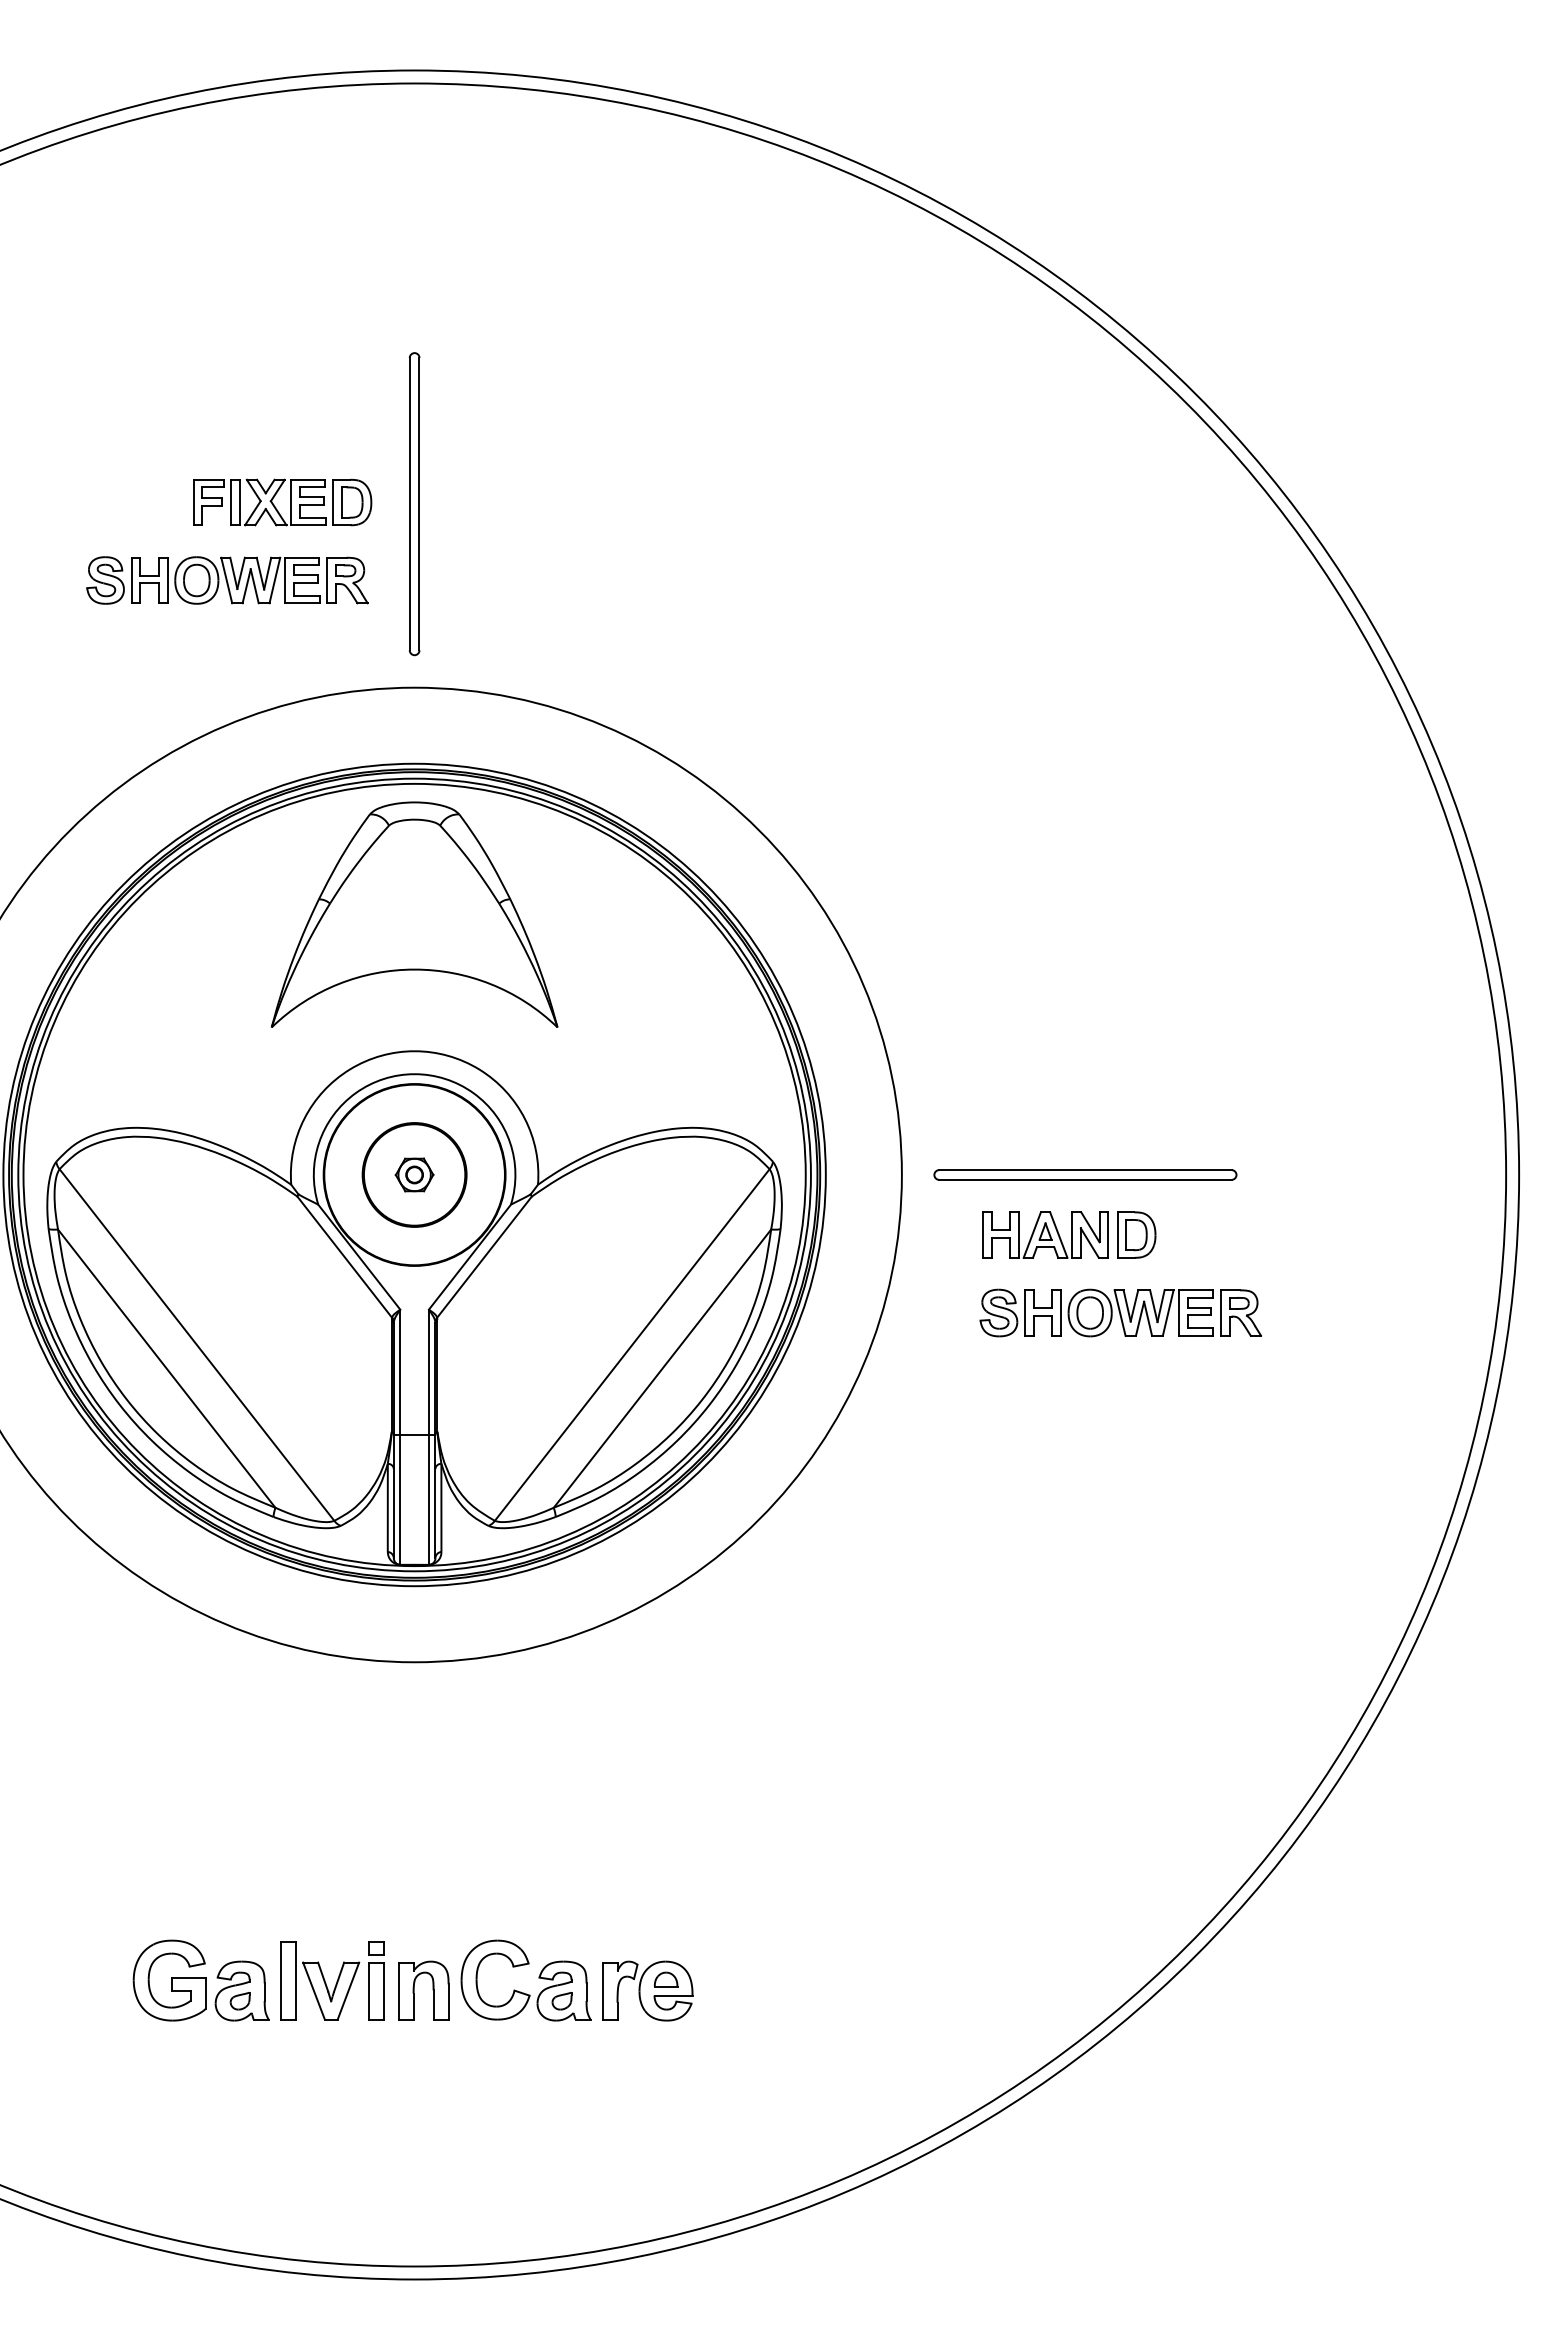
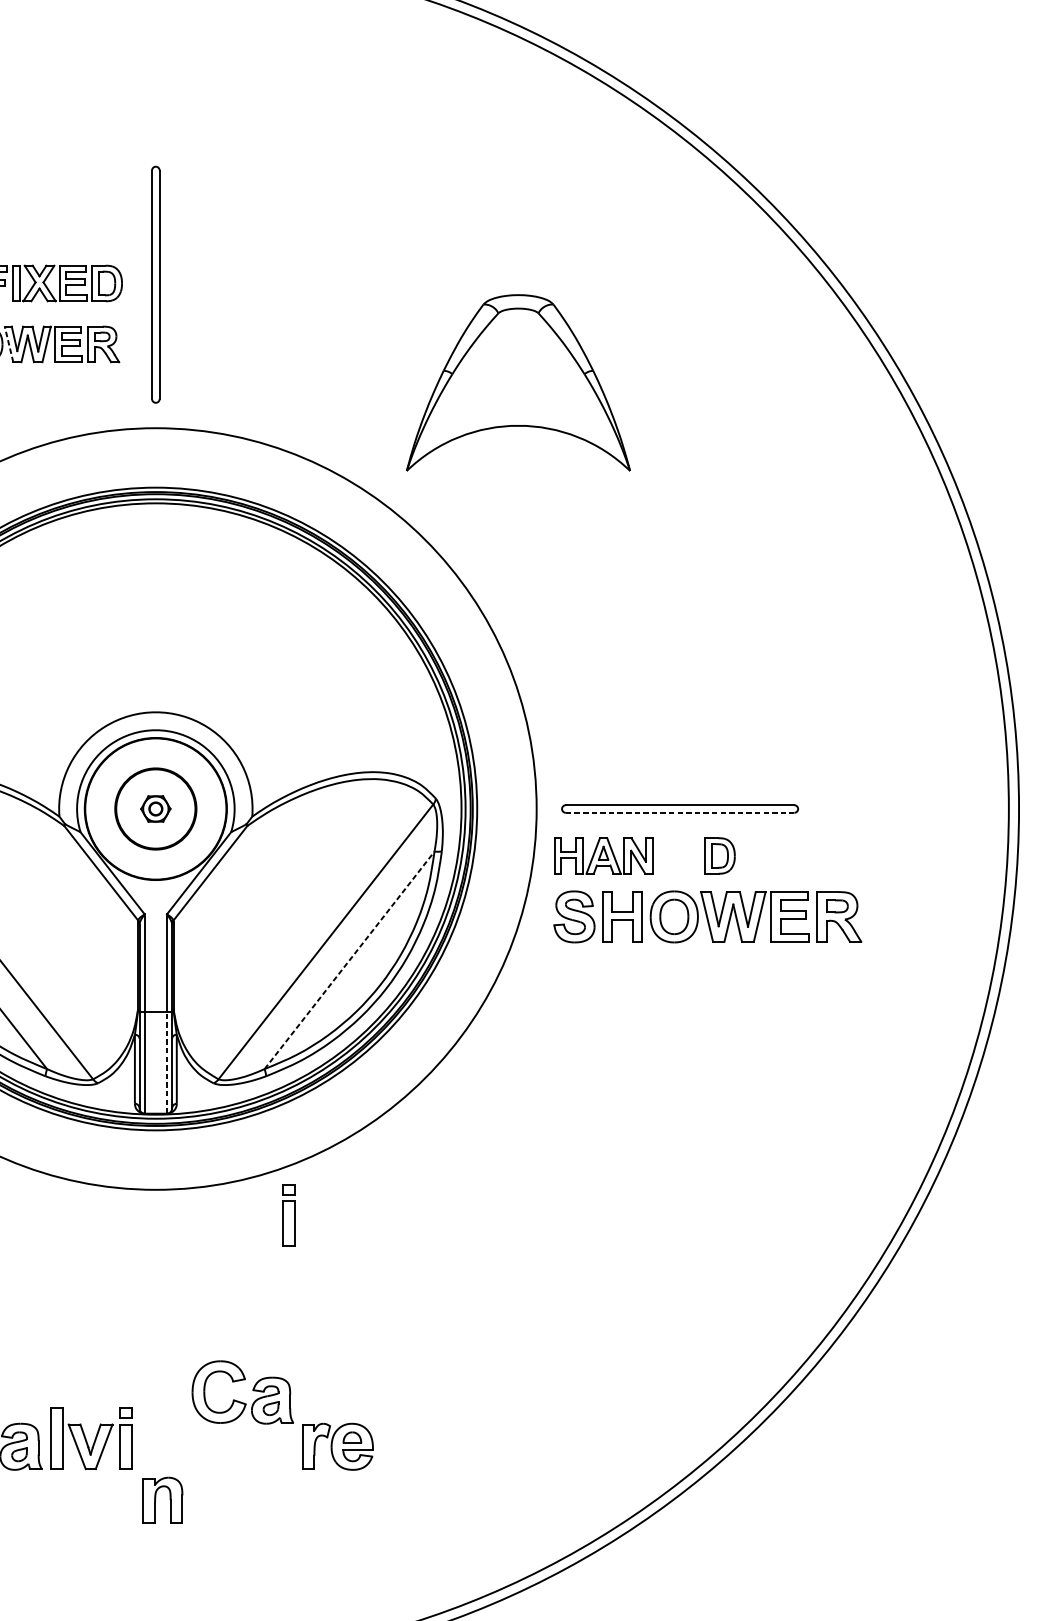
line: (226, 580) -> (8, 344), solid -> dashed
part: (414, 914) -> (518, 382), moved
line: (1085, 1179) -> (680, 812), solid -> dashed
part: (1045, 1234) -> (603, 855), moved
part: (1120, 1312) -> (707, 916), size x1.4
line: (662, 1368) -> (349, 960), solid -> dashed
line: (428, 1499) -> (166, 1062), solid -> dashed
part: (585, 1694) -> (289, 1215), added
part: (414, 1990) -> (155, 1500), moved
part: (520, 1991) -> (238, 1401), moved

